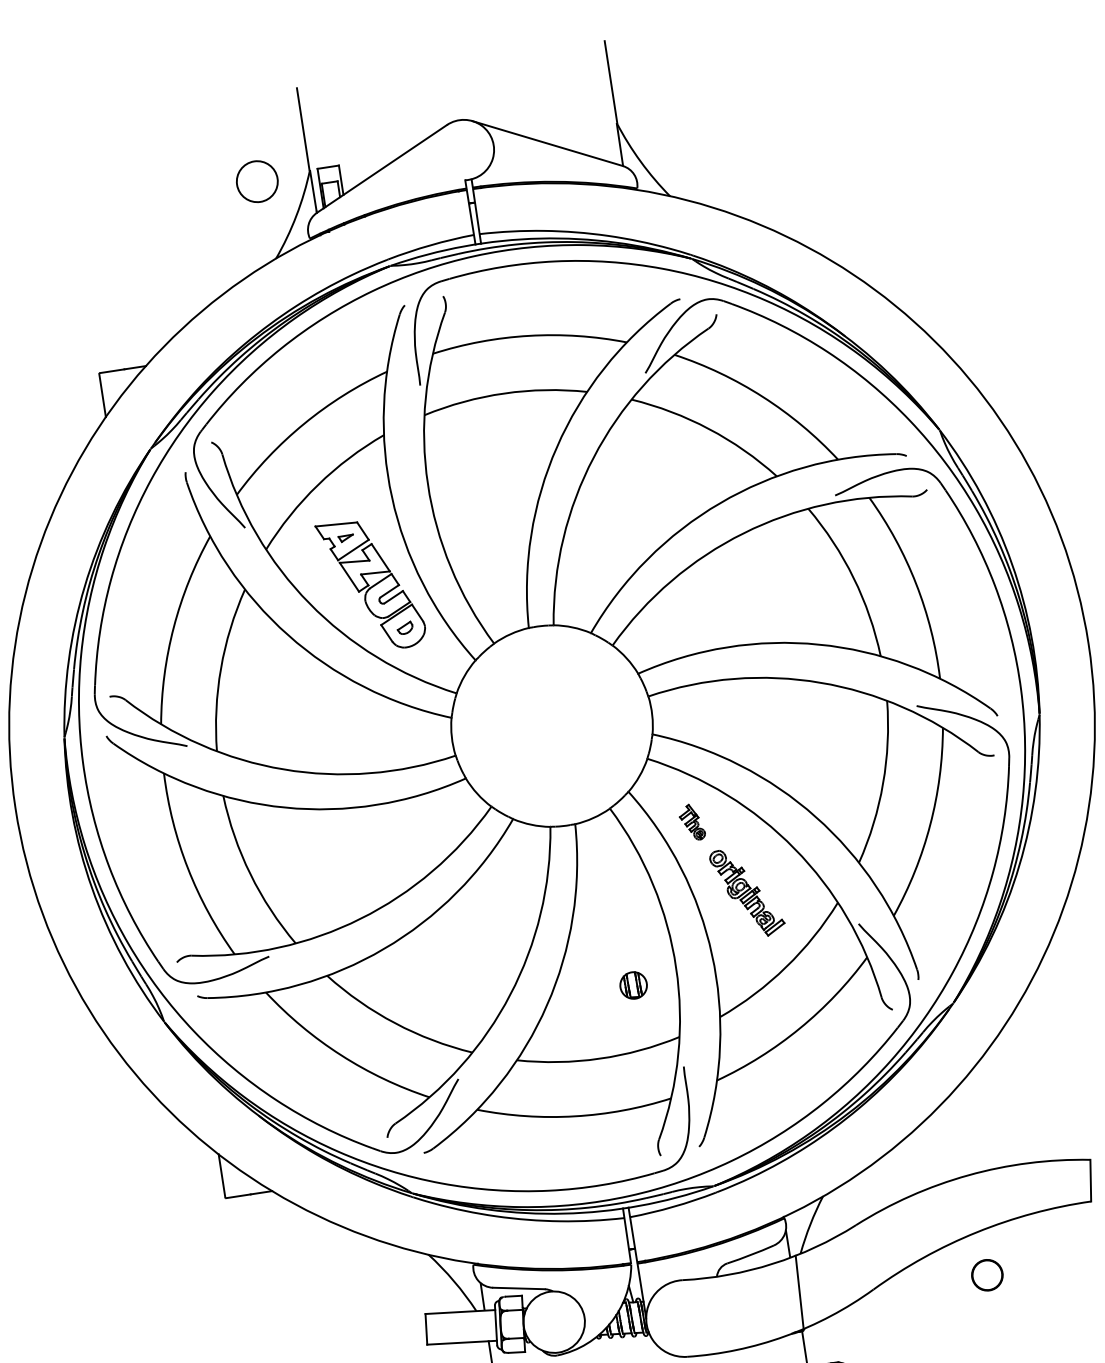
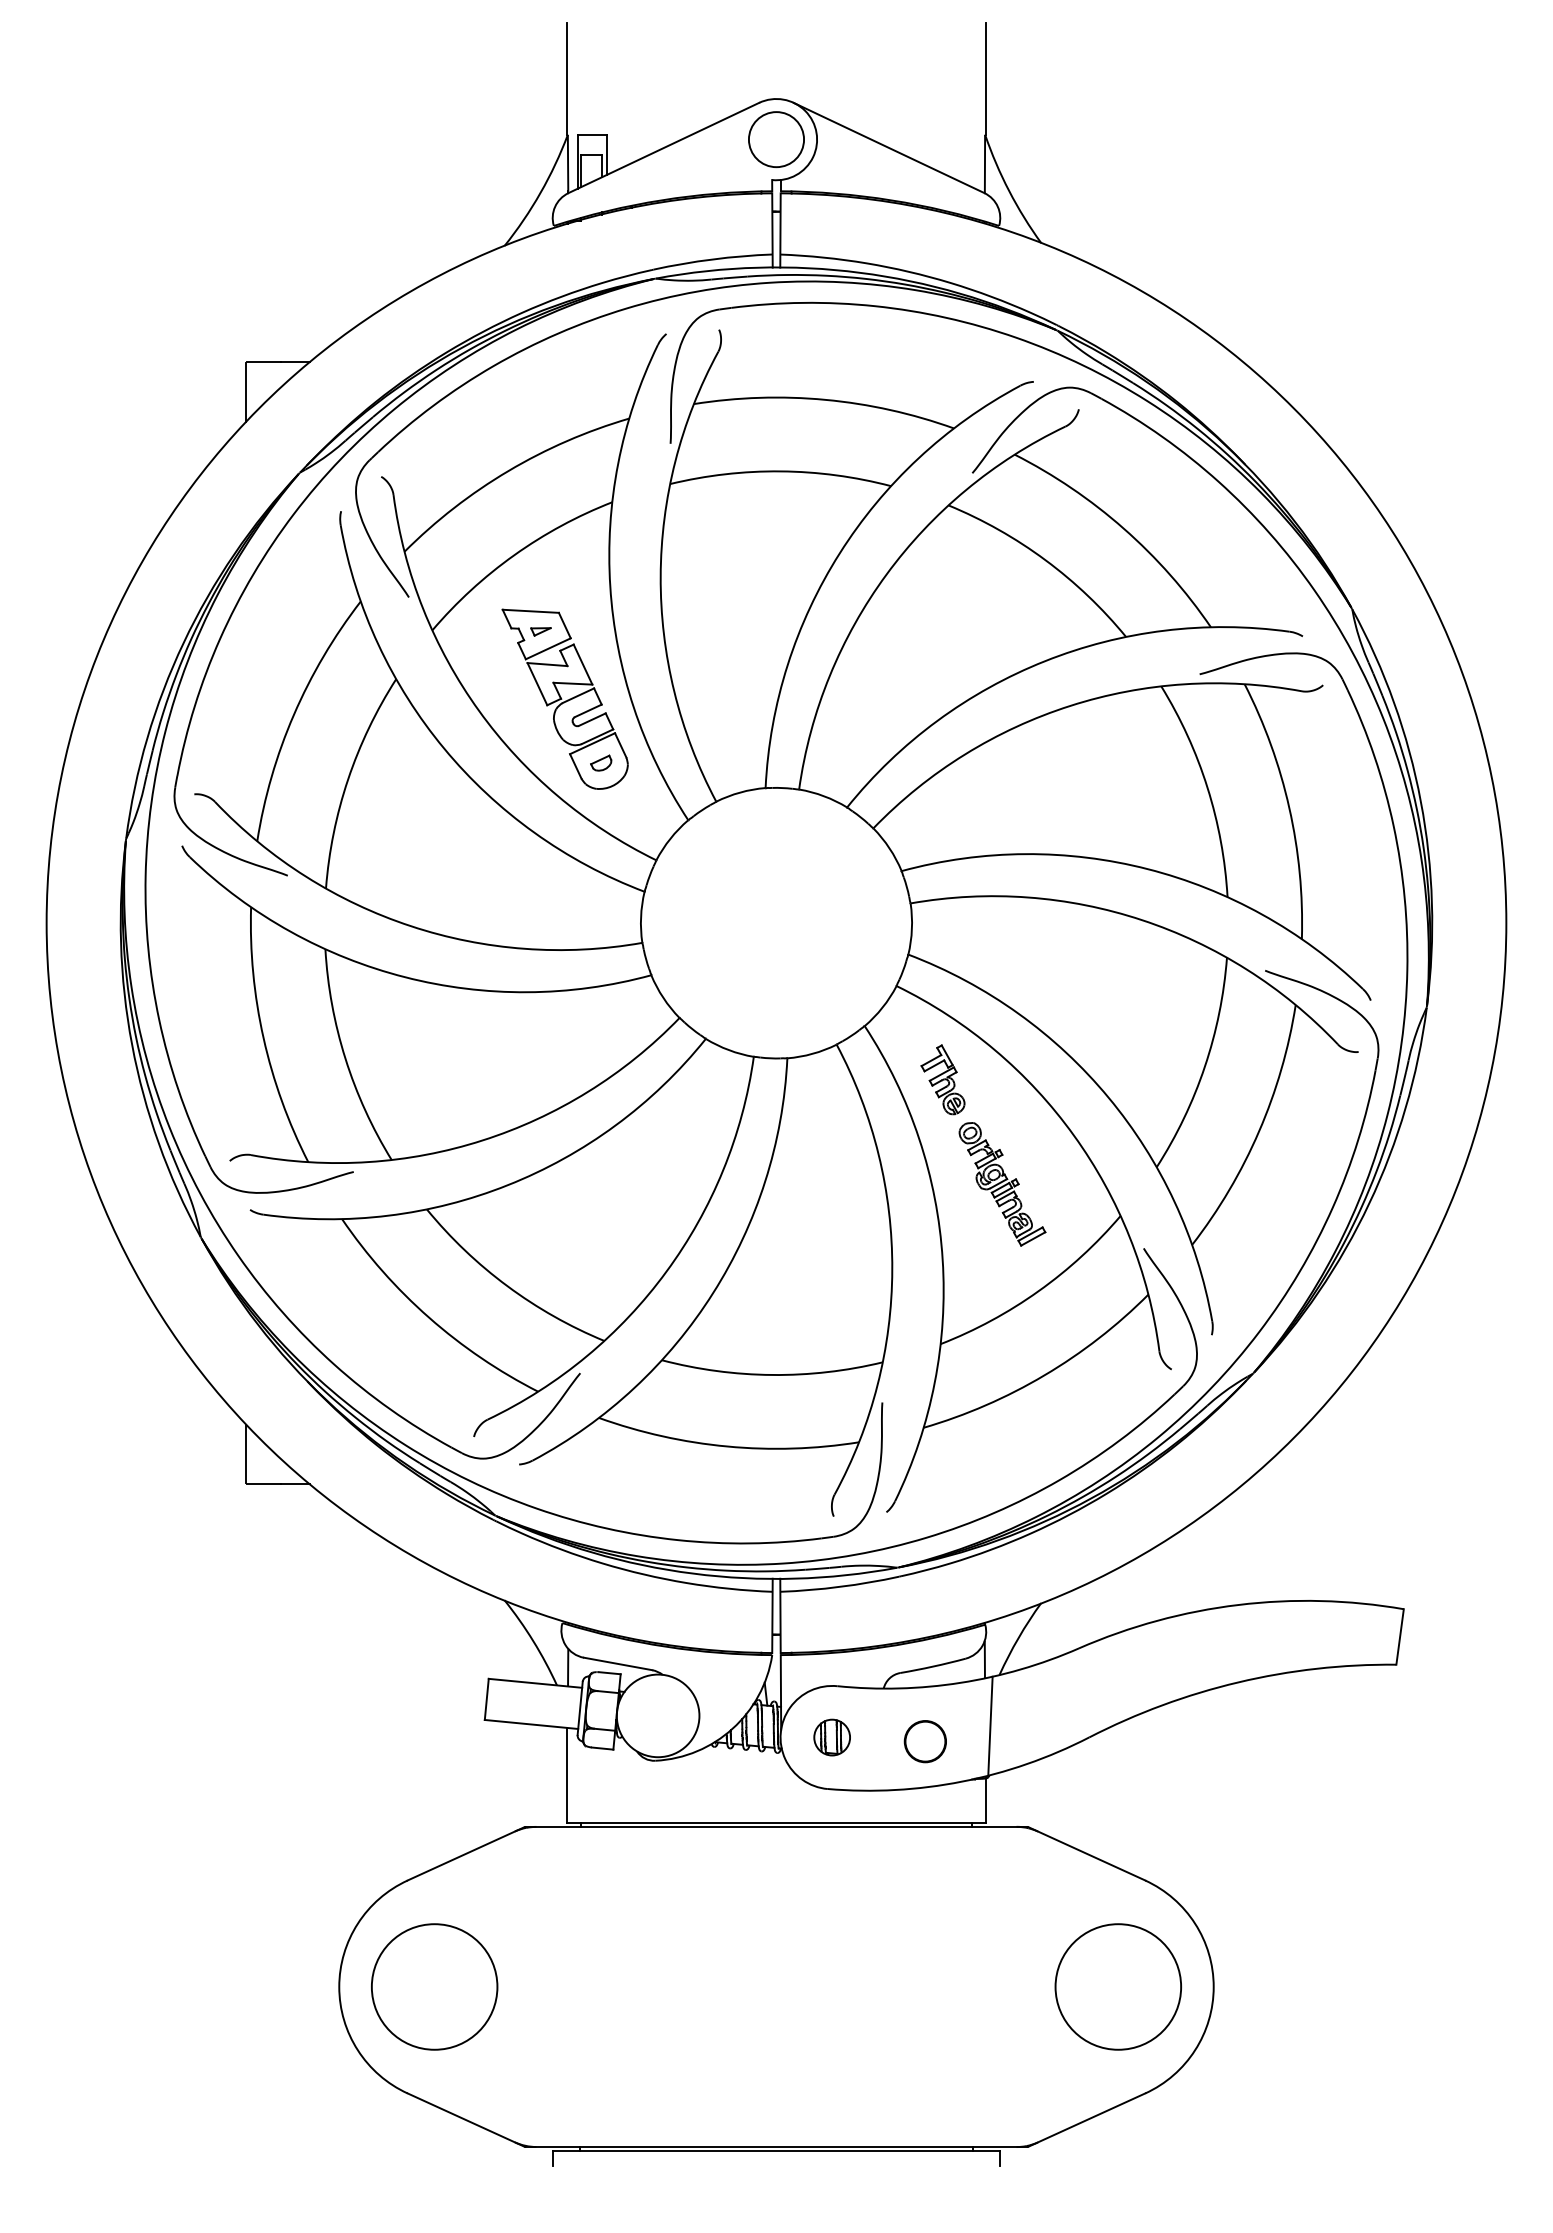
circle: (257, 181) -> (776, 139), moved
part: (691, 822) -> (942, 1079), size x1.43
part: (633, 985) -> (831, 1737), moved
circle: (986, 1275) -> (924, 1741), moved

